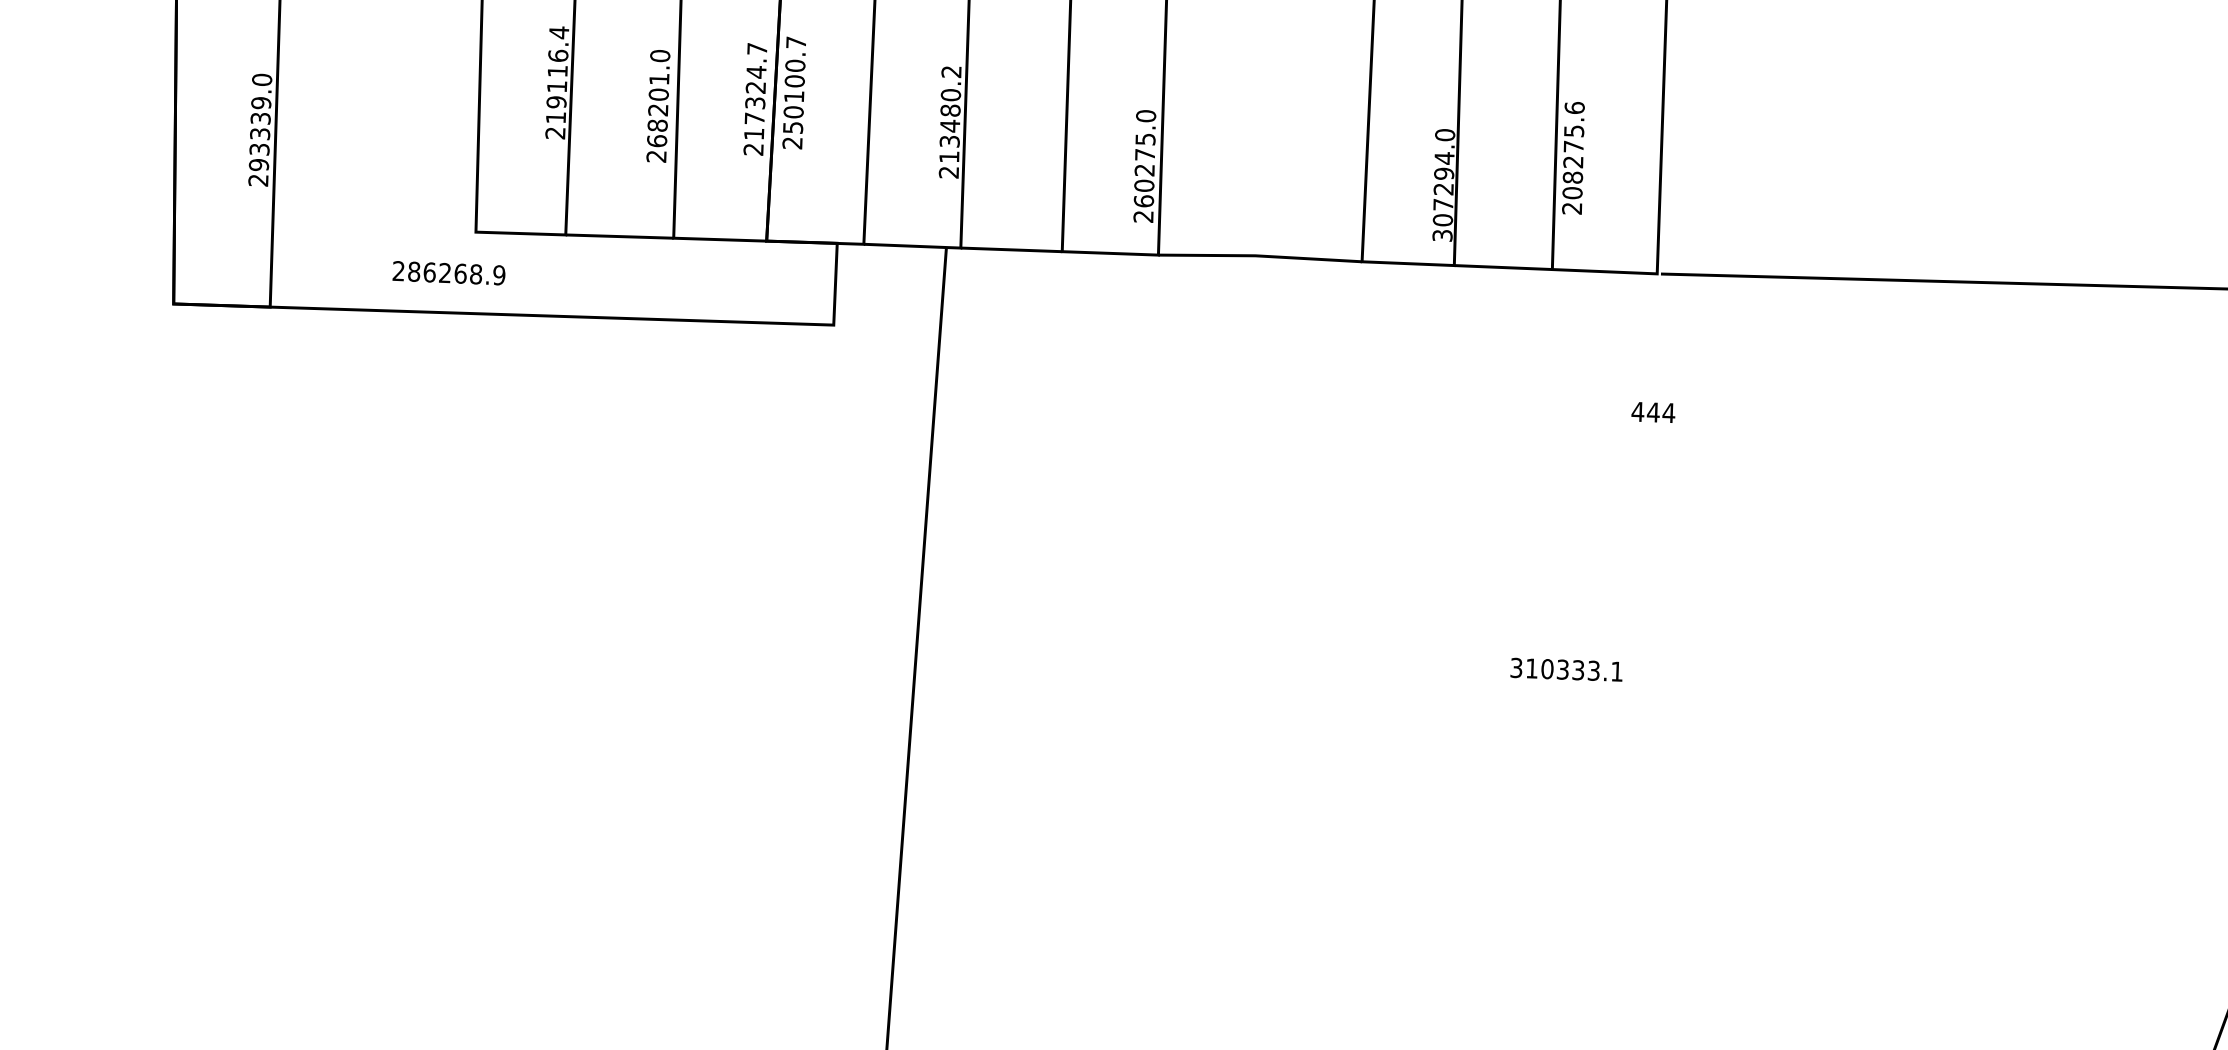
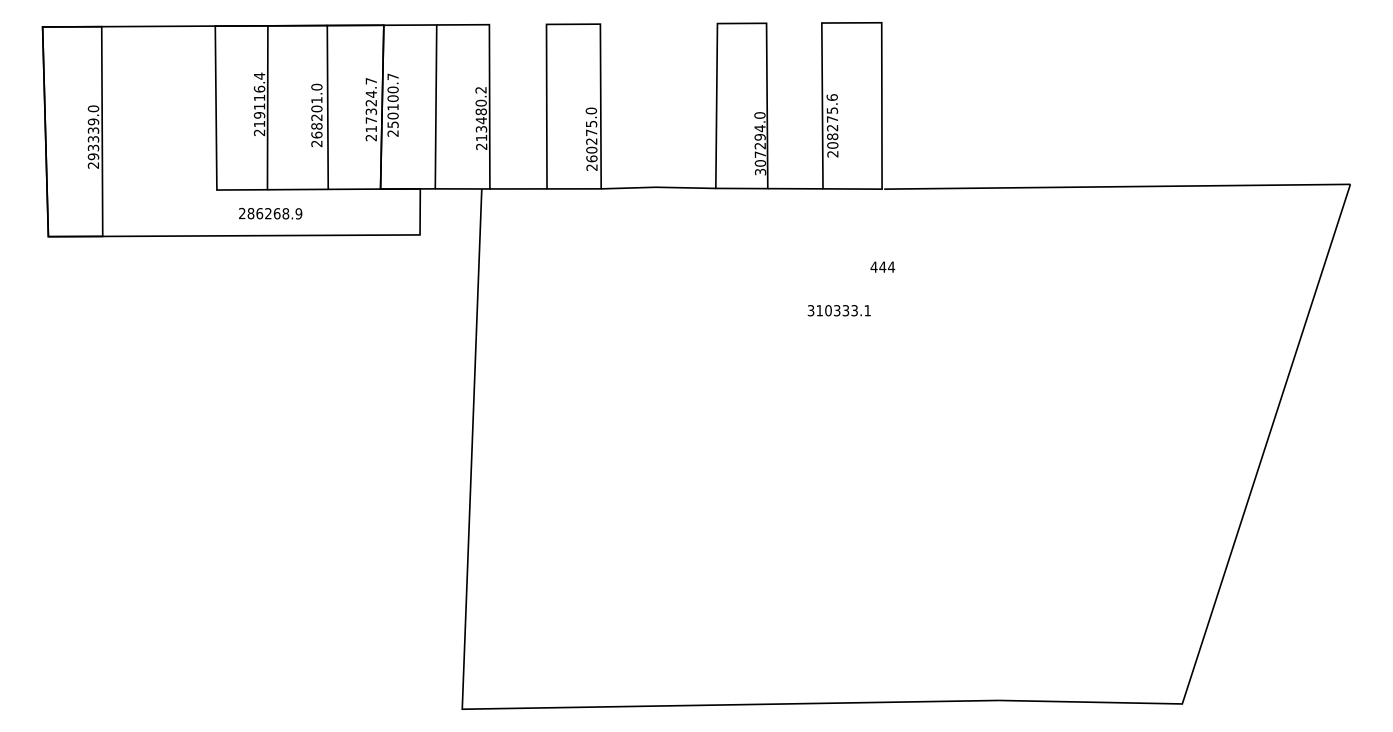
text: (448, 272) -> (270, 213), moved
text: (1565, 669) -> (838, 310), moved

